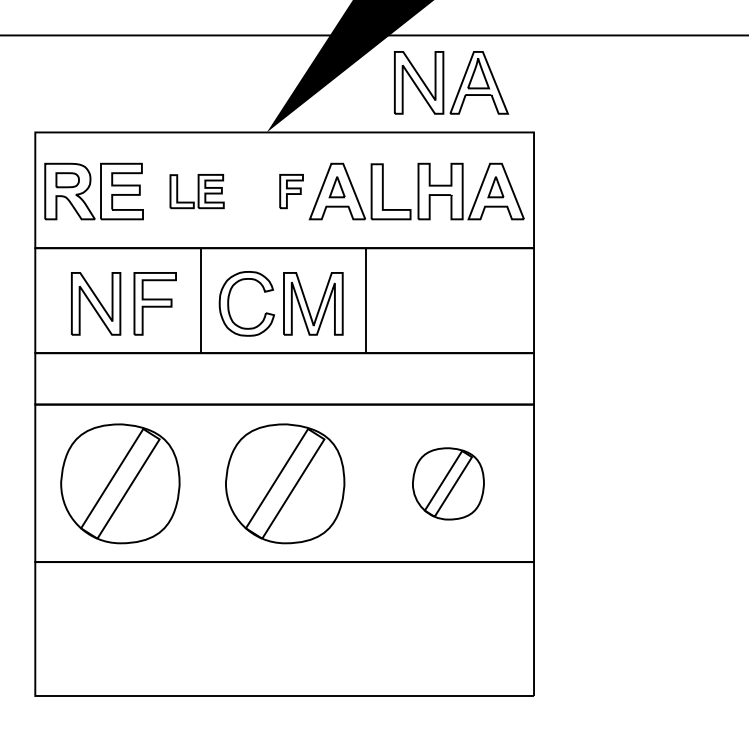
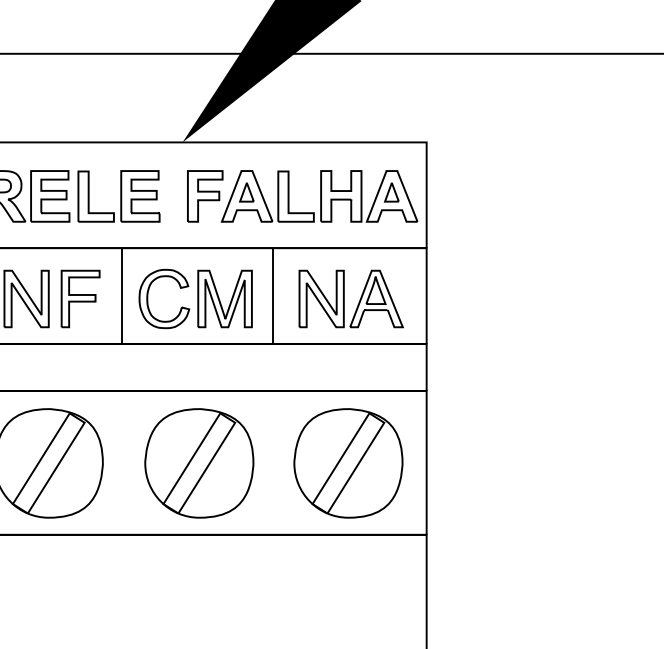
part: (444, 82) -> (344, 298), moved
part: (196, 191) -> (118, 196), size x1.67
part: (291, 191) -> (205, 196), size x1.67
part: (448, 483) -> (348, 463), size x1.67

